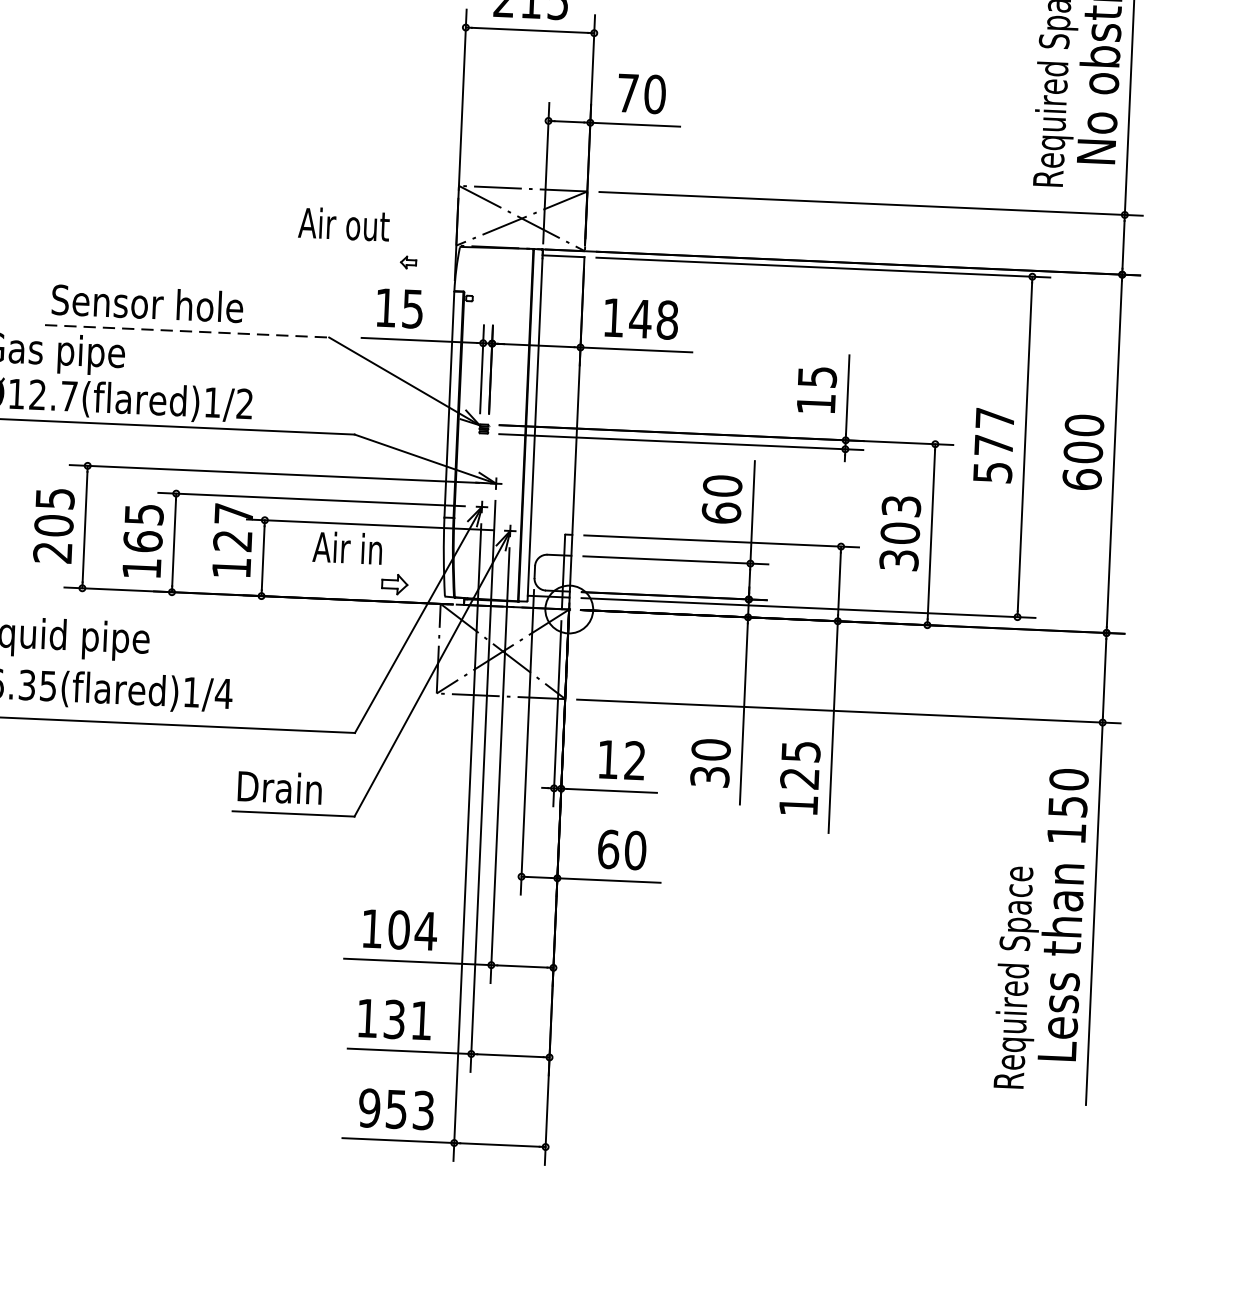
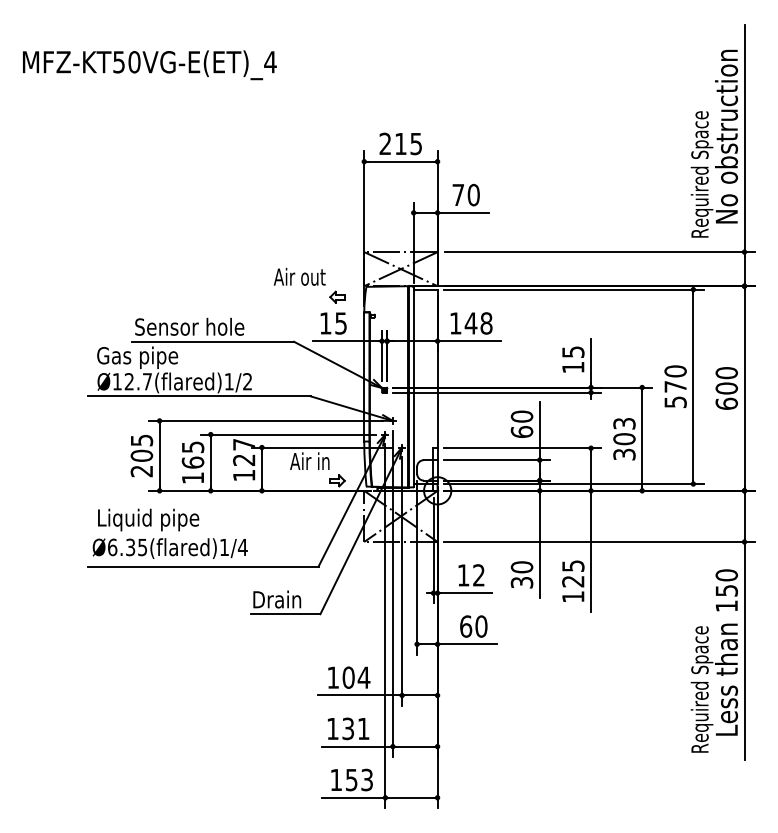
part: (408, 261) -> (337, 296), size x1.67
line: (188, 330) -> (213, 341), dashed -> solid
text: (994, 418) -> (675, 371), 577 -> 570
text: (370, 1107) -> (336, 779), 953 -> 153

